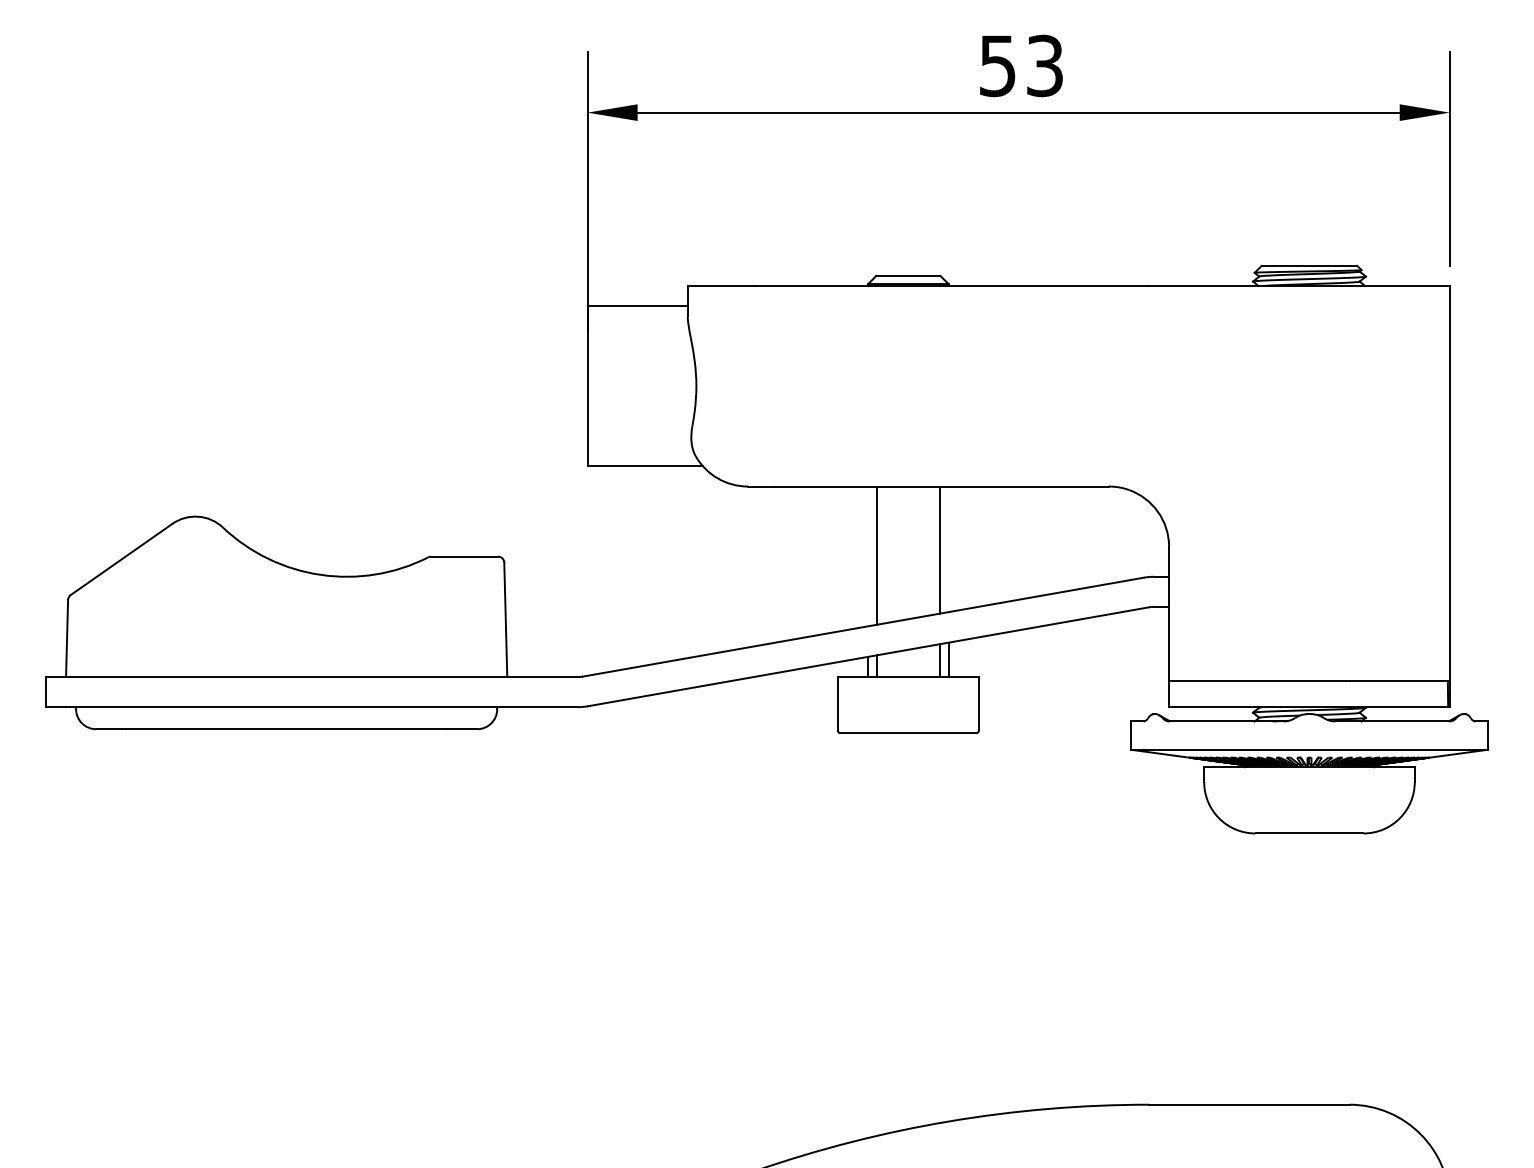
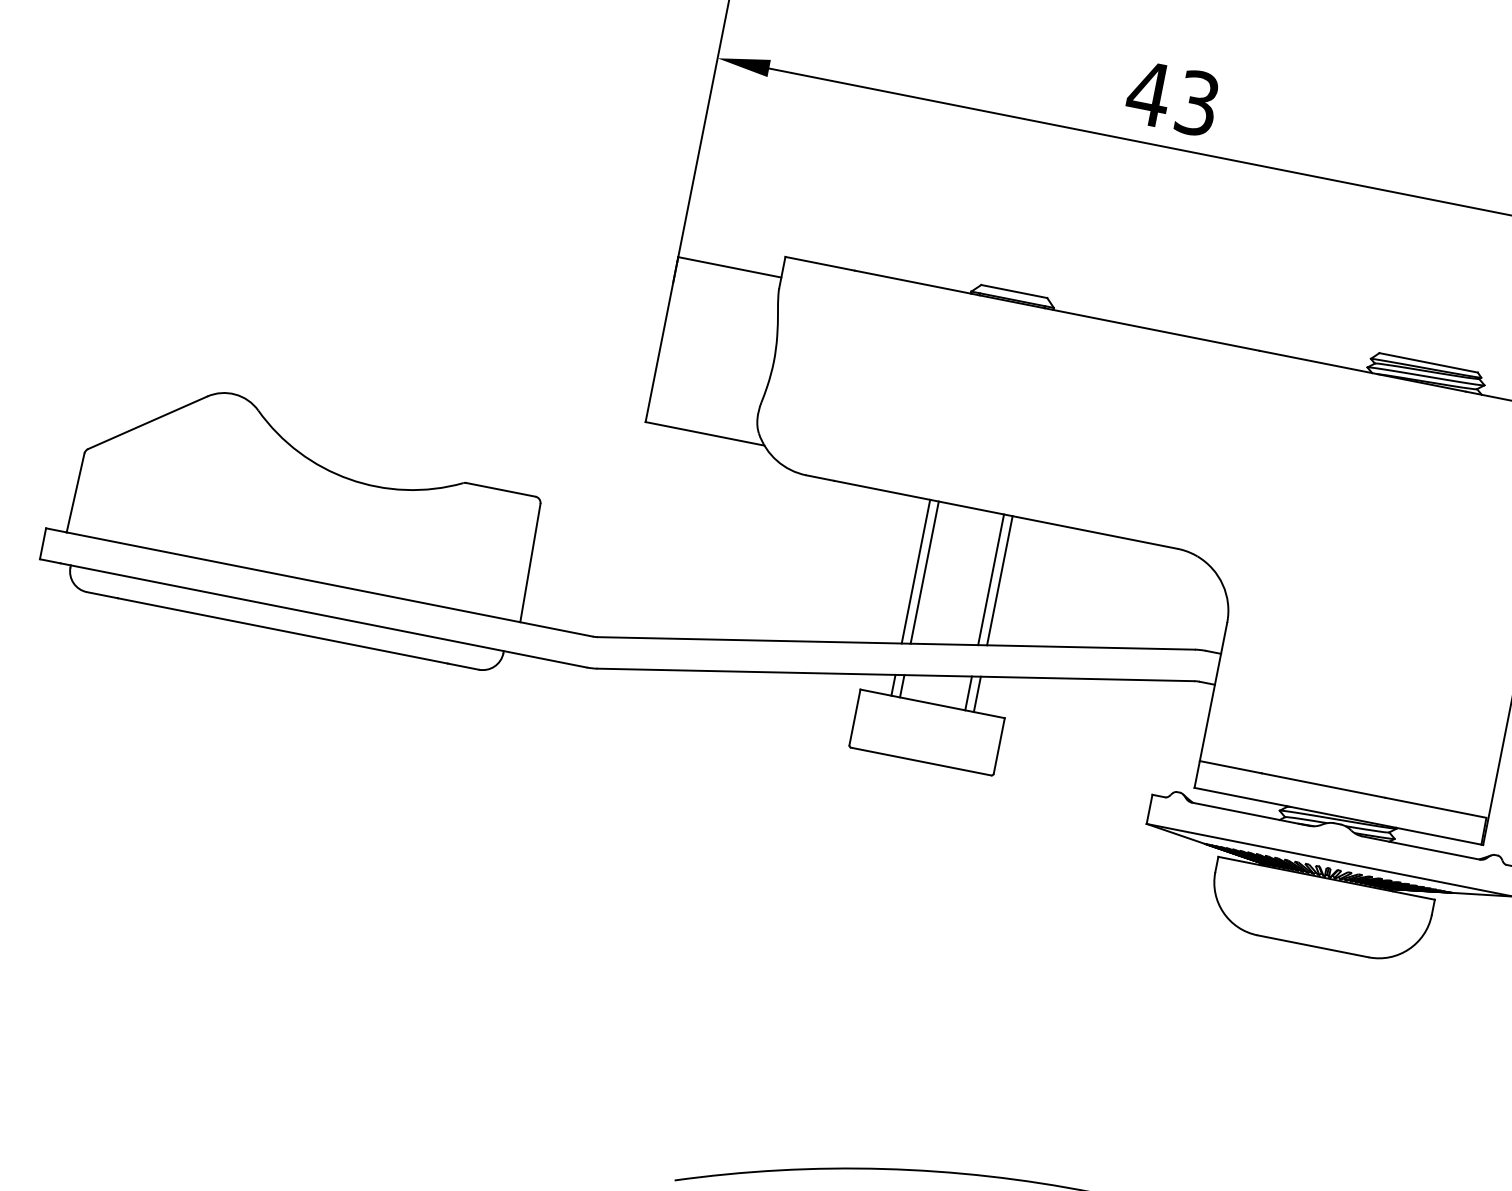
text: (997, 66) -> (1148, 94), 53 -> 43
line: (948, 549) -> (999, 580), added
line: (868, 556) -> (916, 571), added

